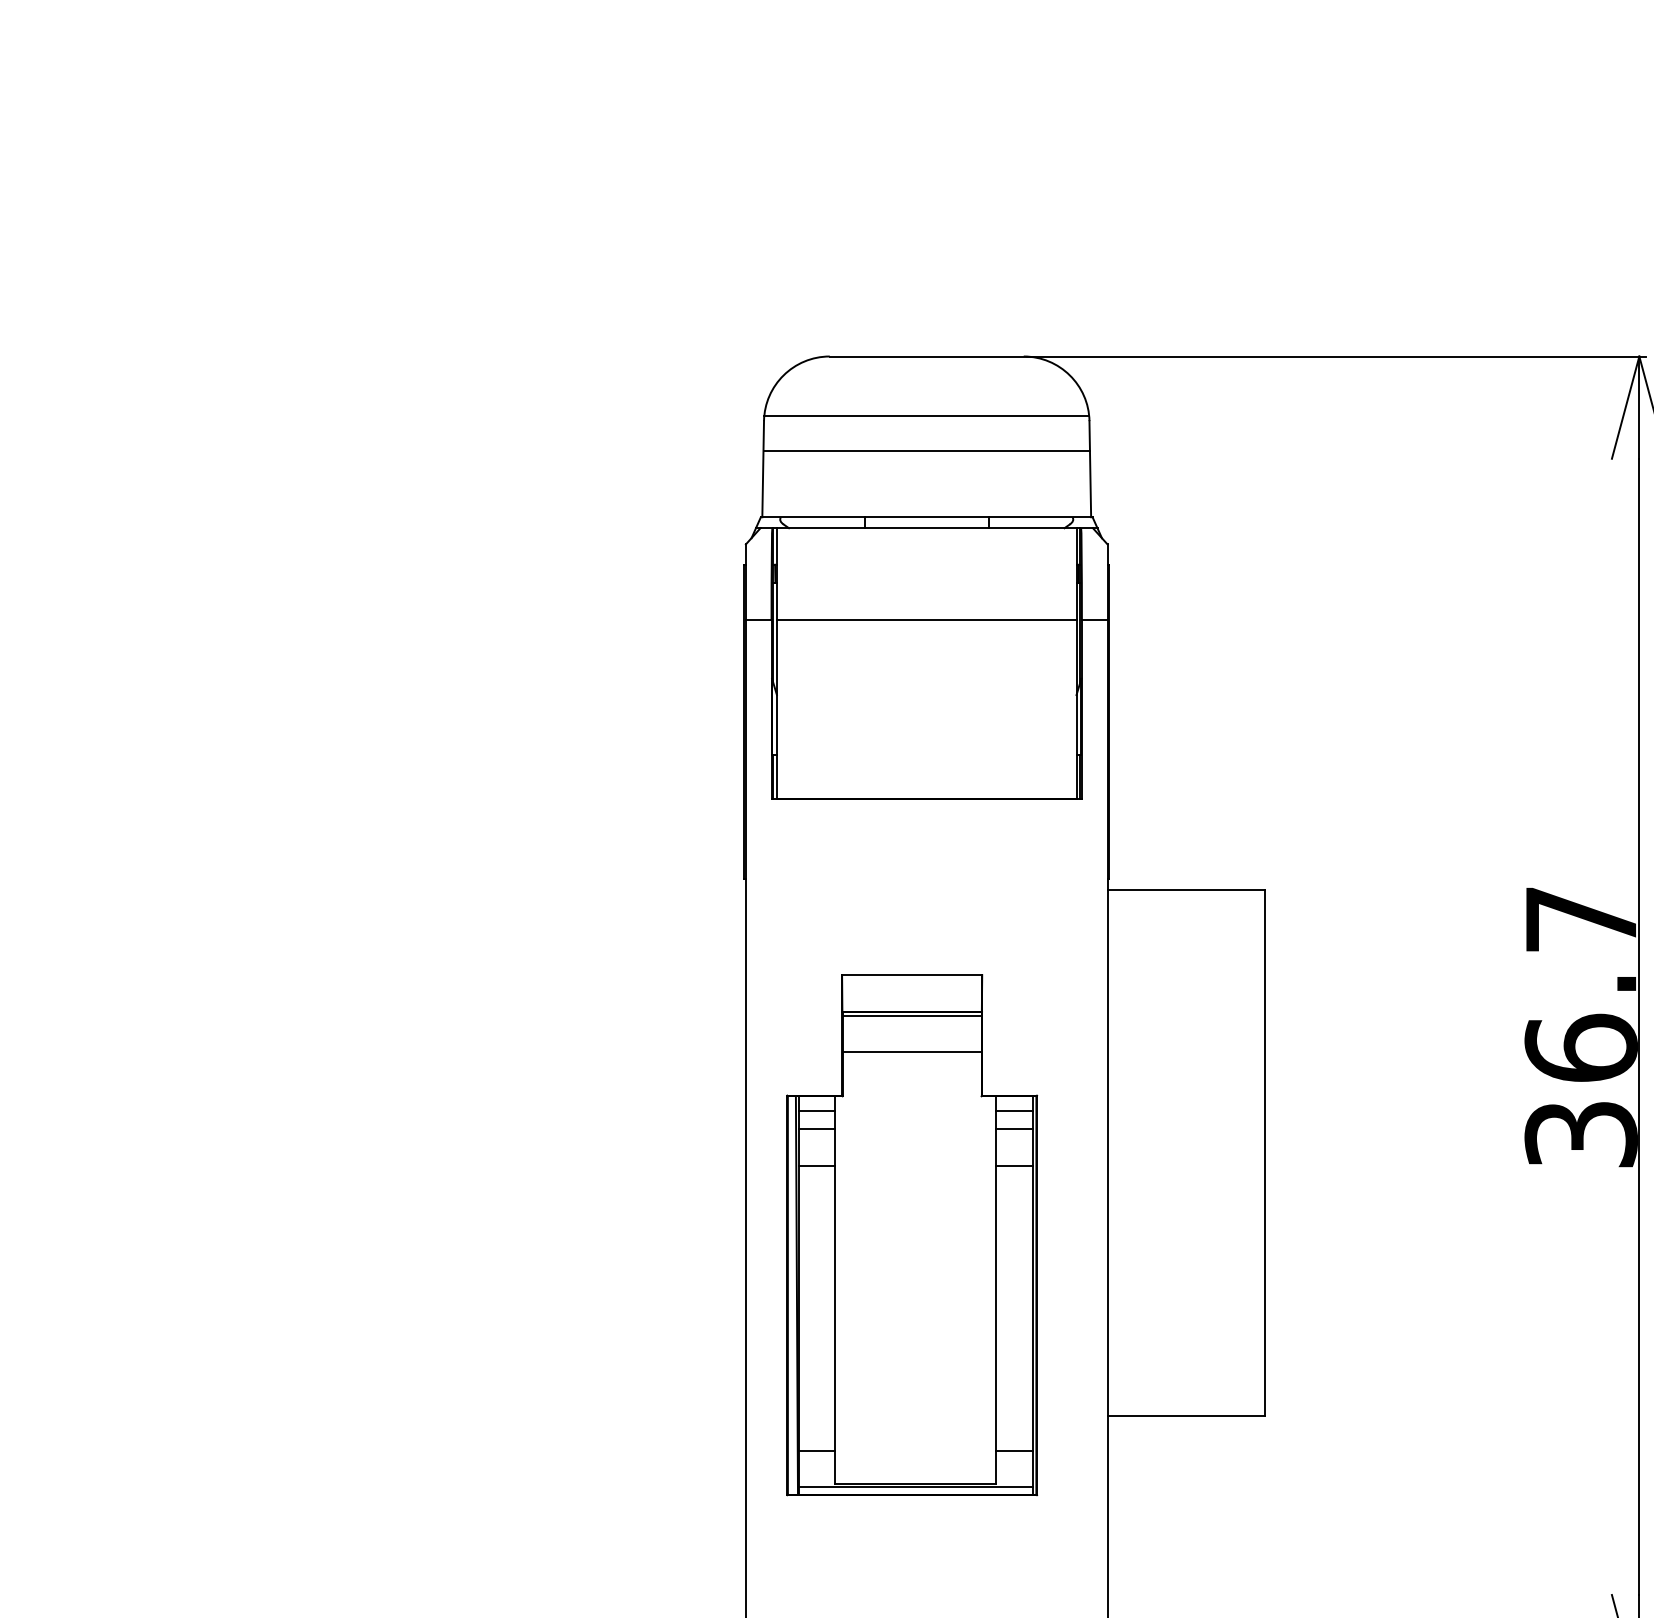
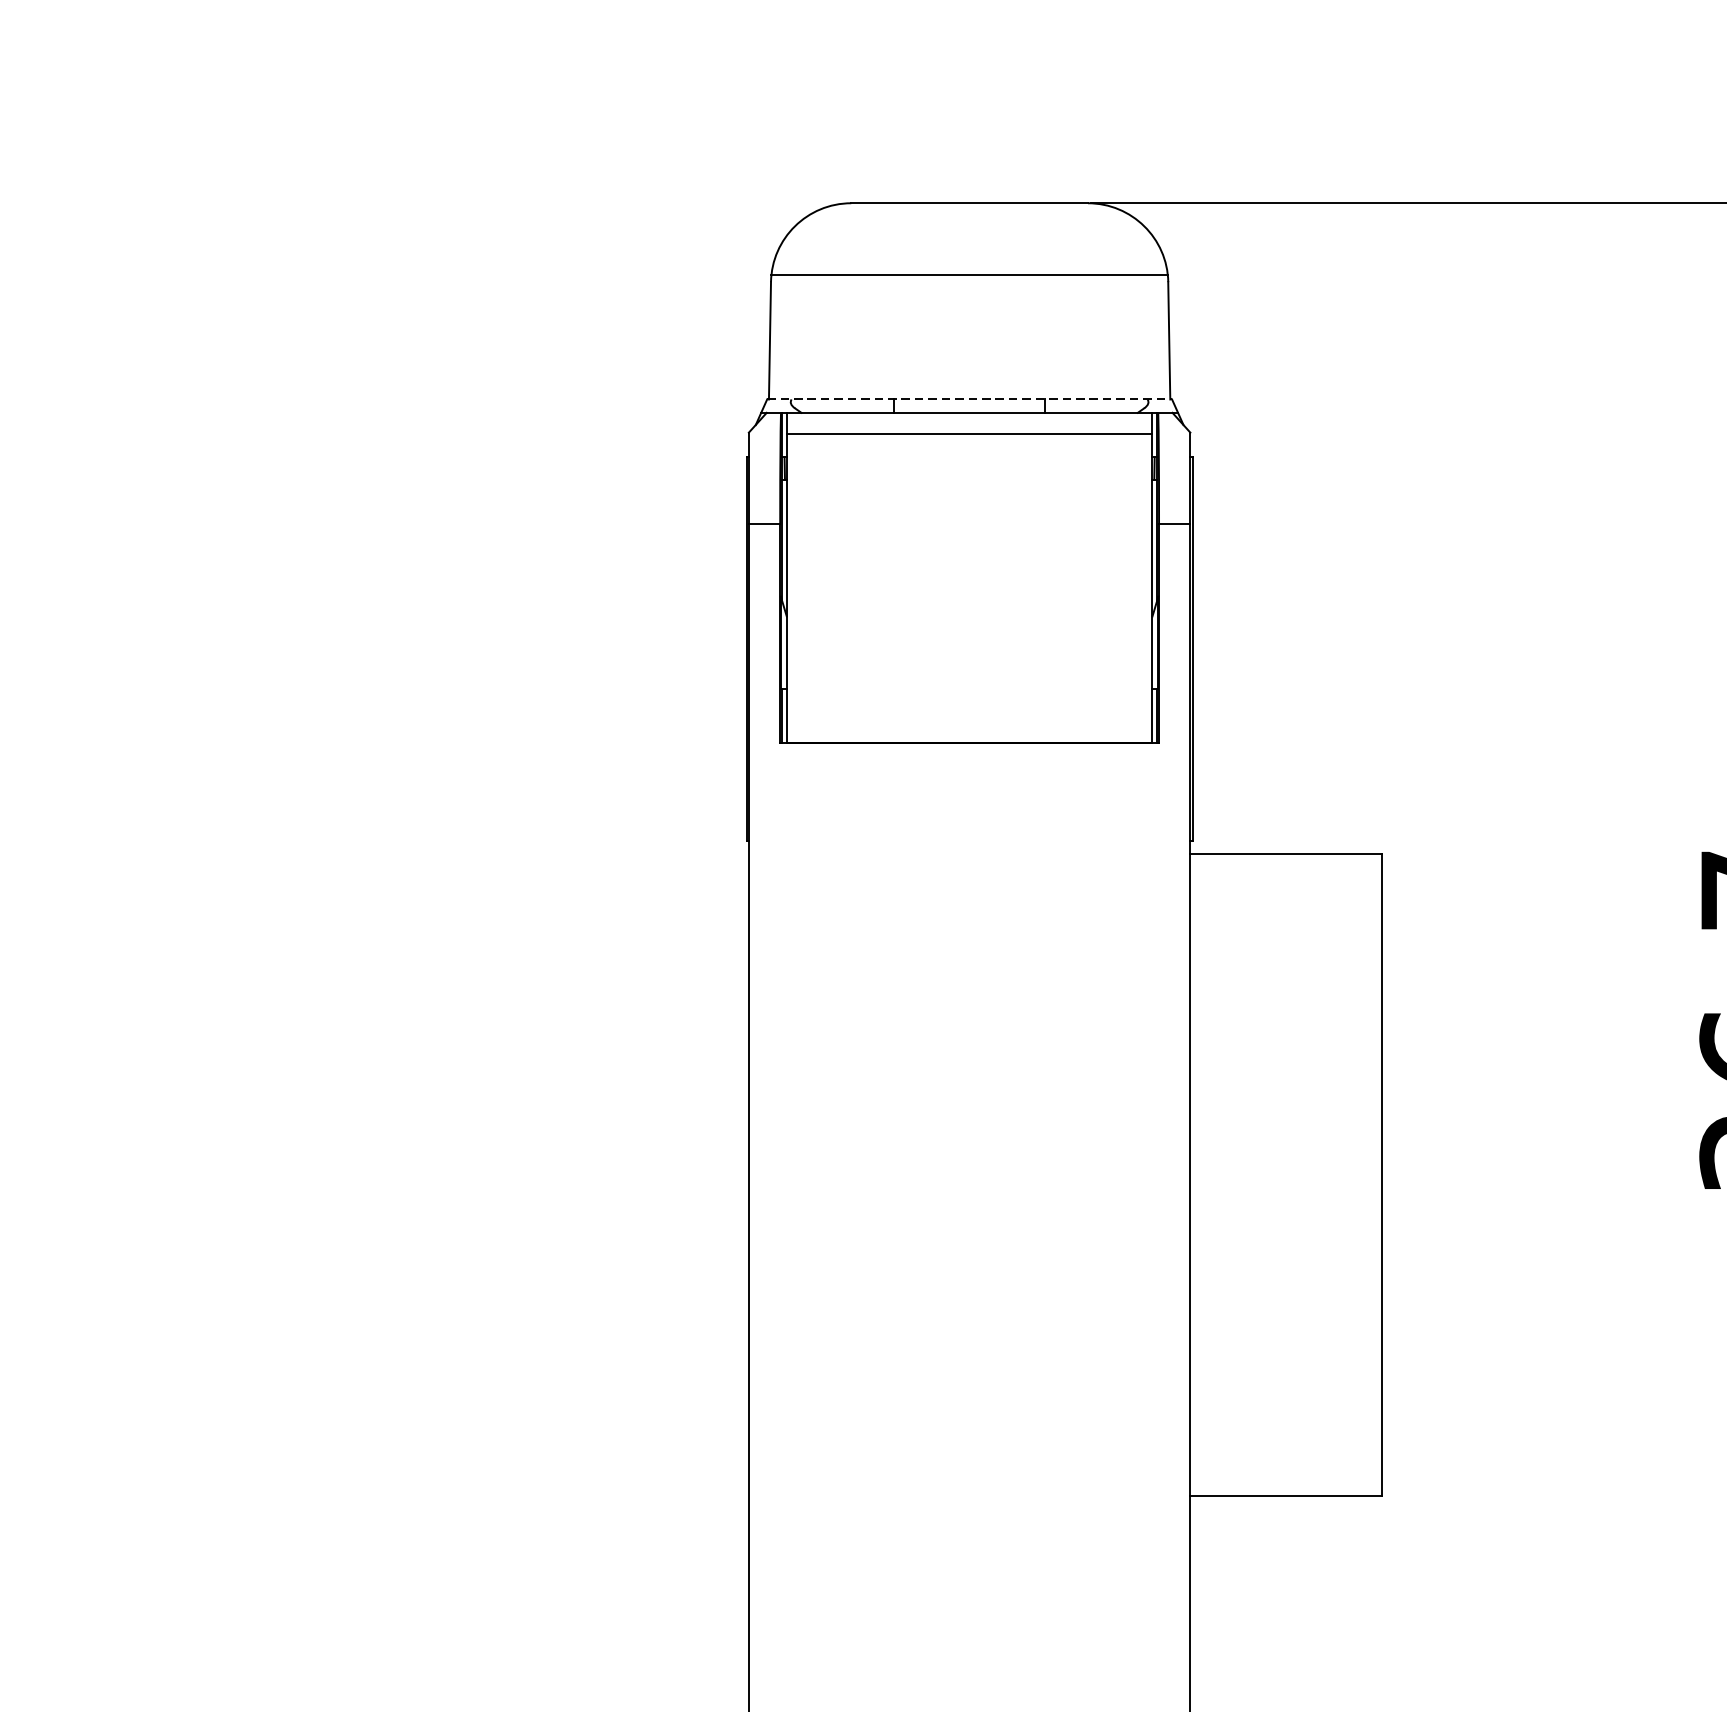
line: (926, 450) -> (969, 317), removed
line: (926, 517) -> (969, 399), solid -> dashed
line: (926, 619) -> (969, 433), moved
part: (912, 1235) -> (952, 1276), removed

